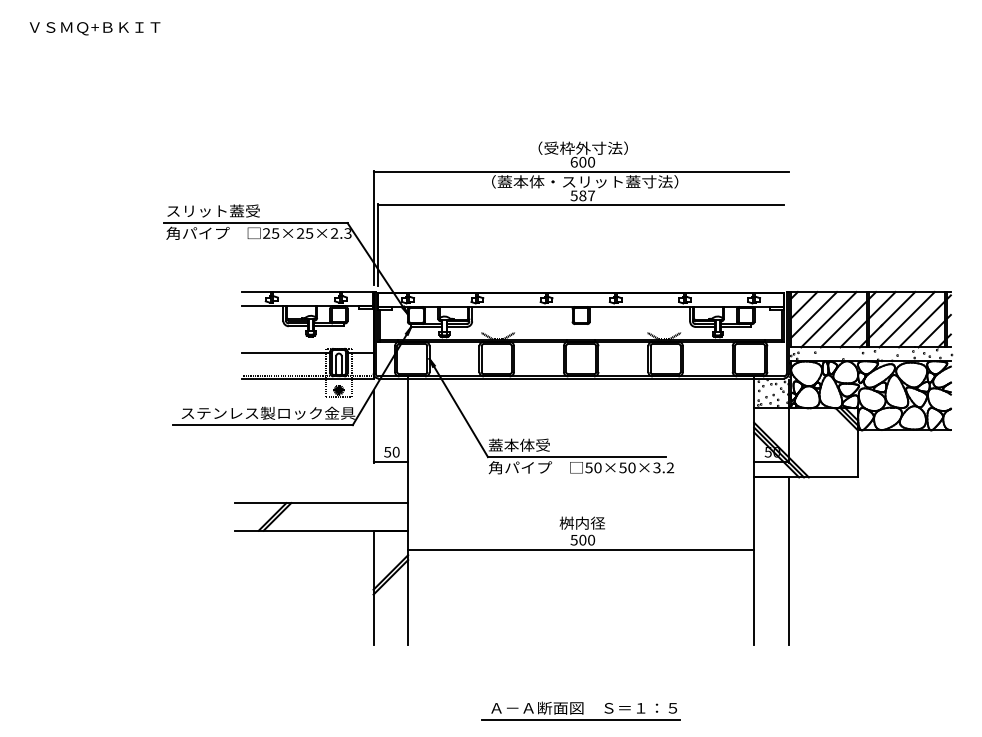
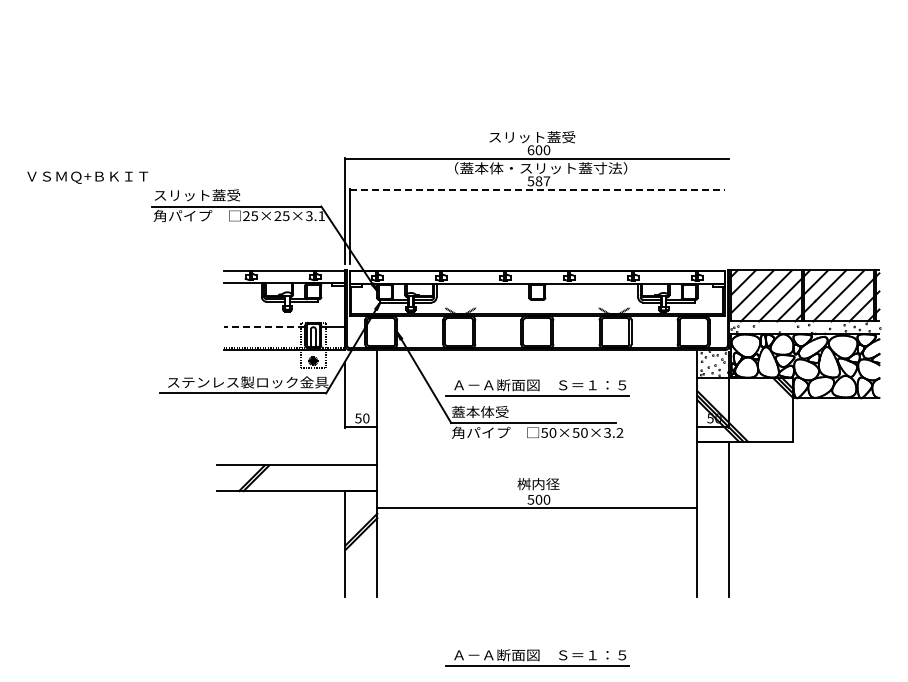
text: (94, 28) -> (87, 177), moved
text: (578, 148) -> (534, 137), （受枠外寸法） -> スリット蓋受
line: (581, 204) -> (537, 189), solid -> dashed
text: (341, 233) -> (315, 216), 25×25×2.3 -> 25×25×3.1
line: (286, 352) -> (264, 326), solid -> dashed
part: (581, 418) -> (537, 387), added

